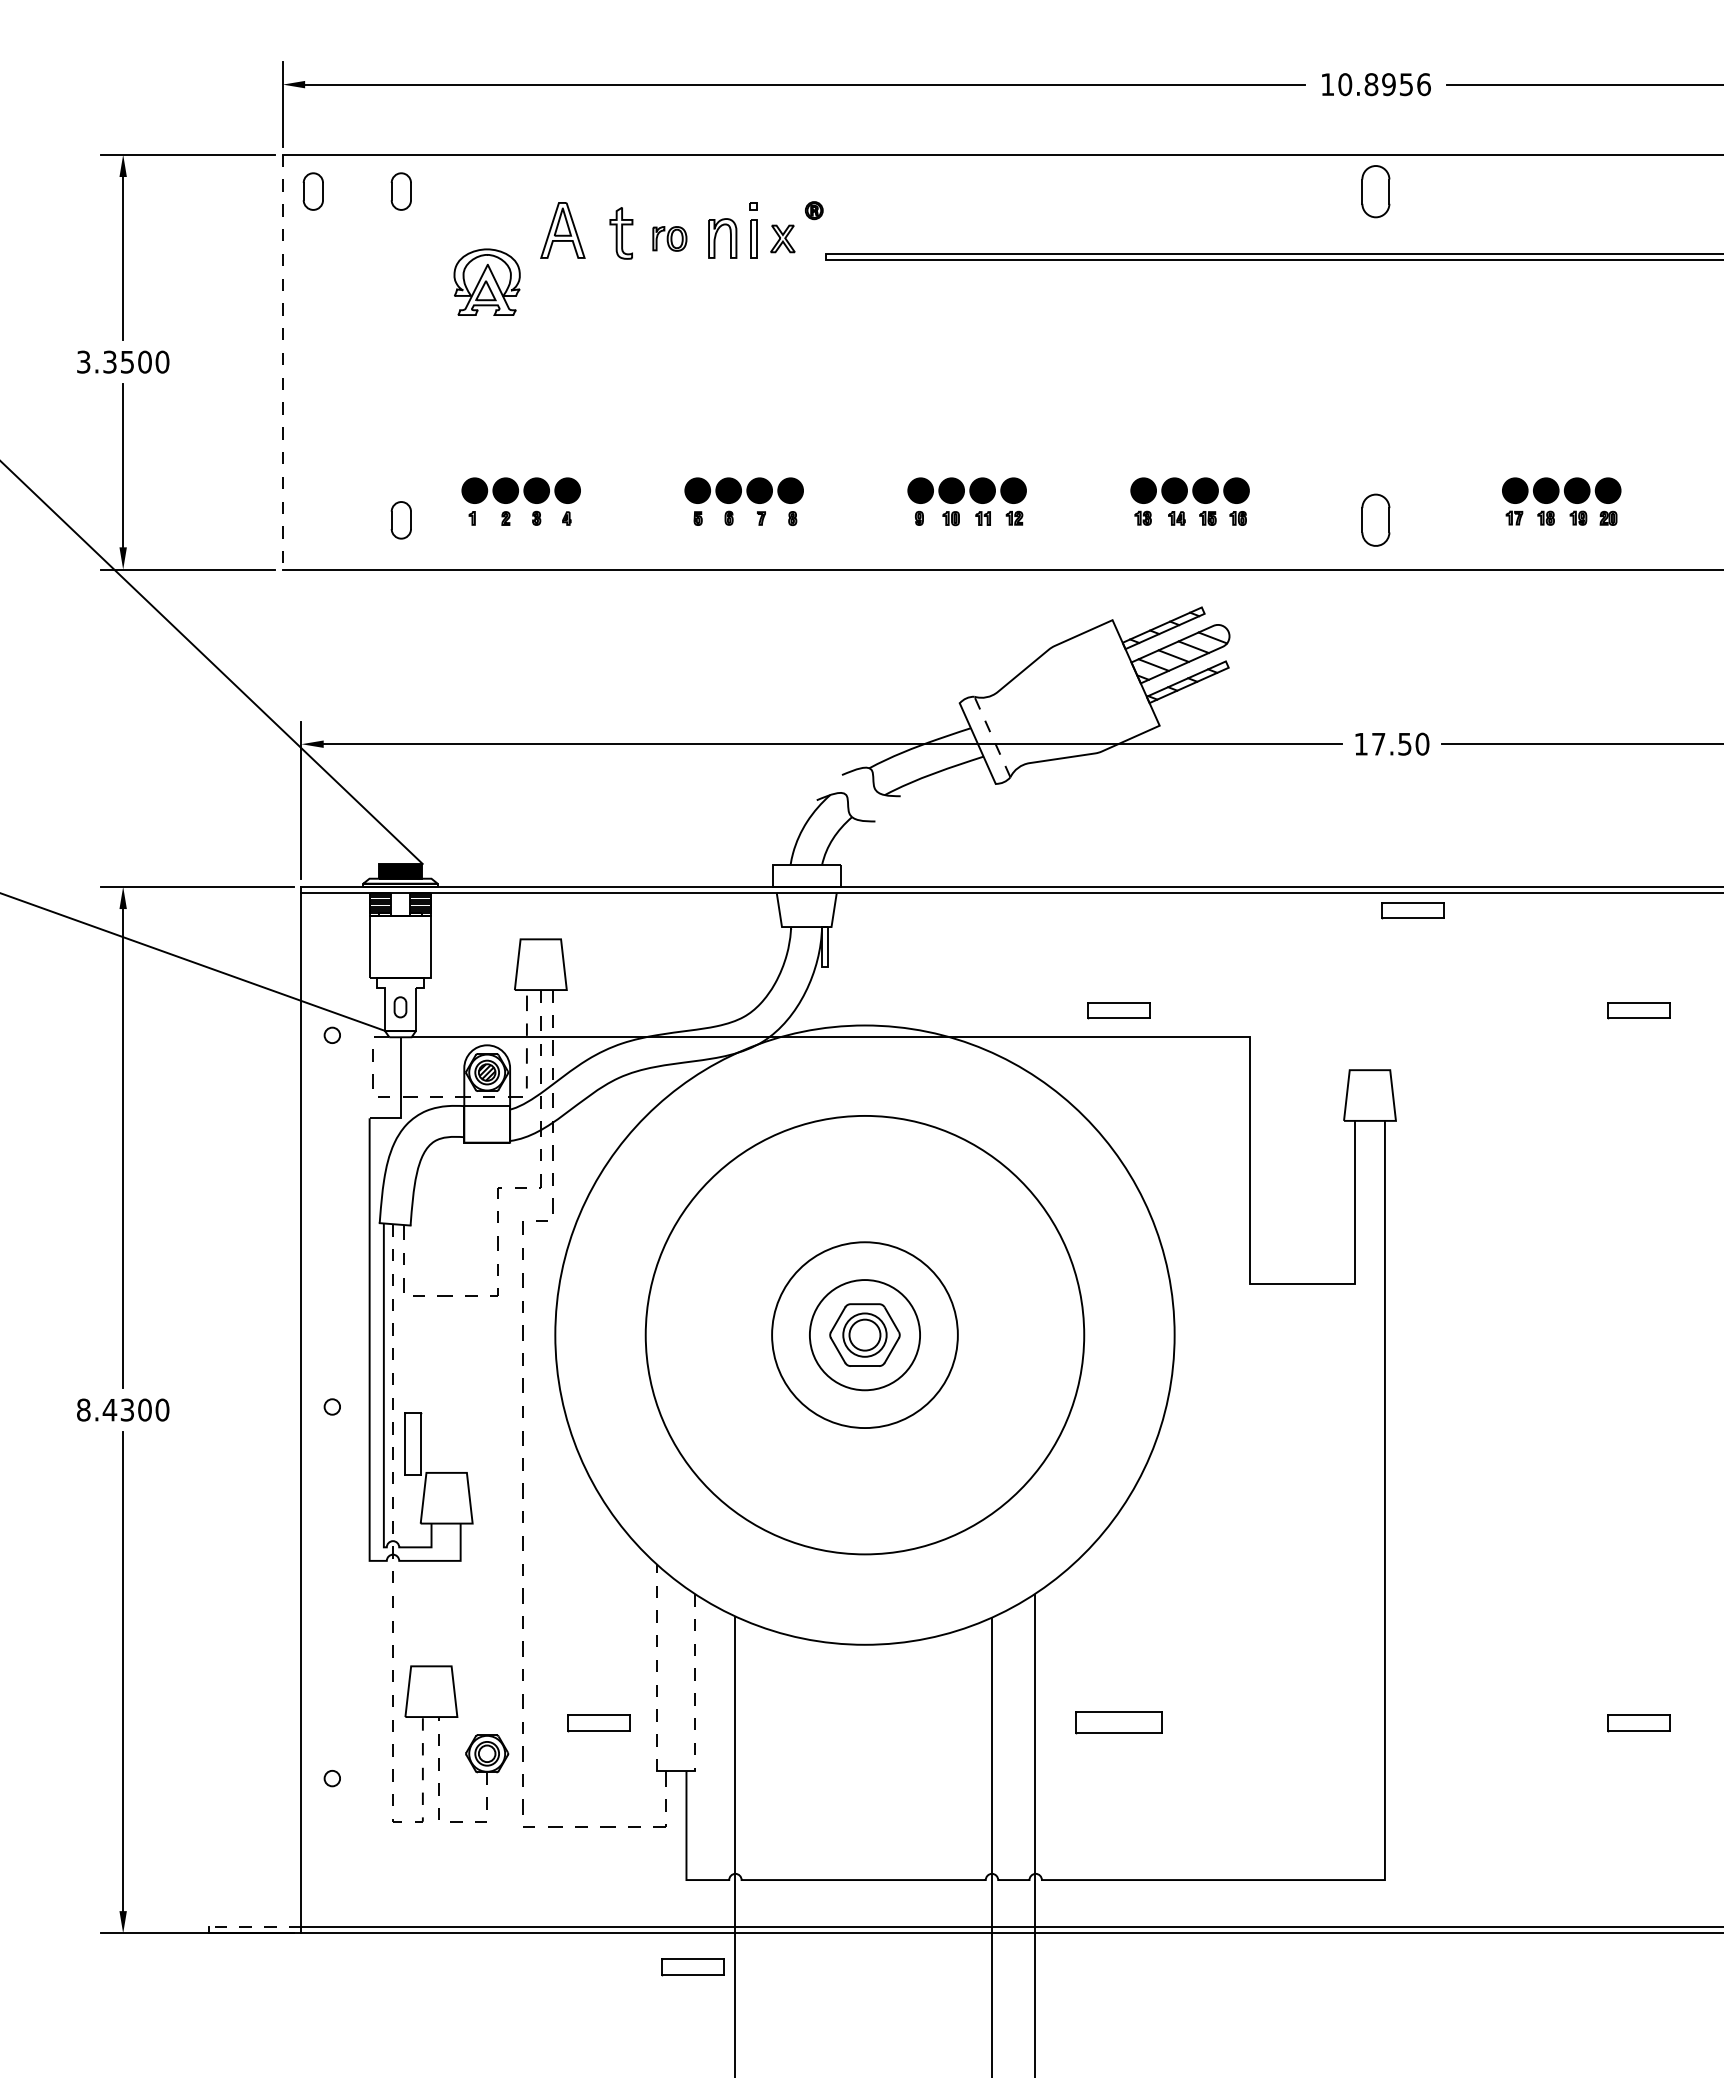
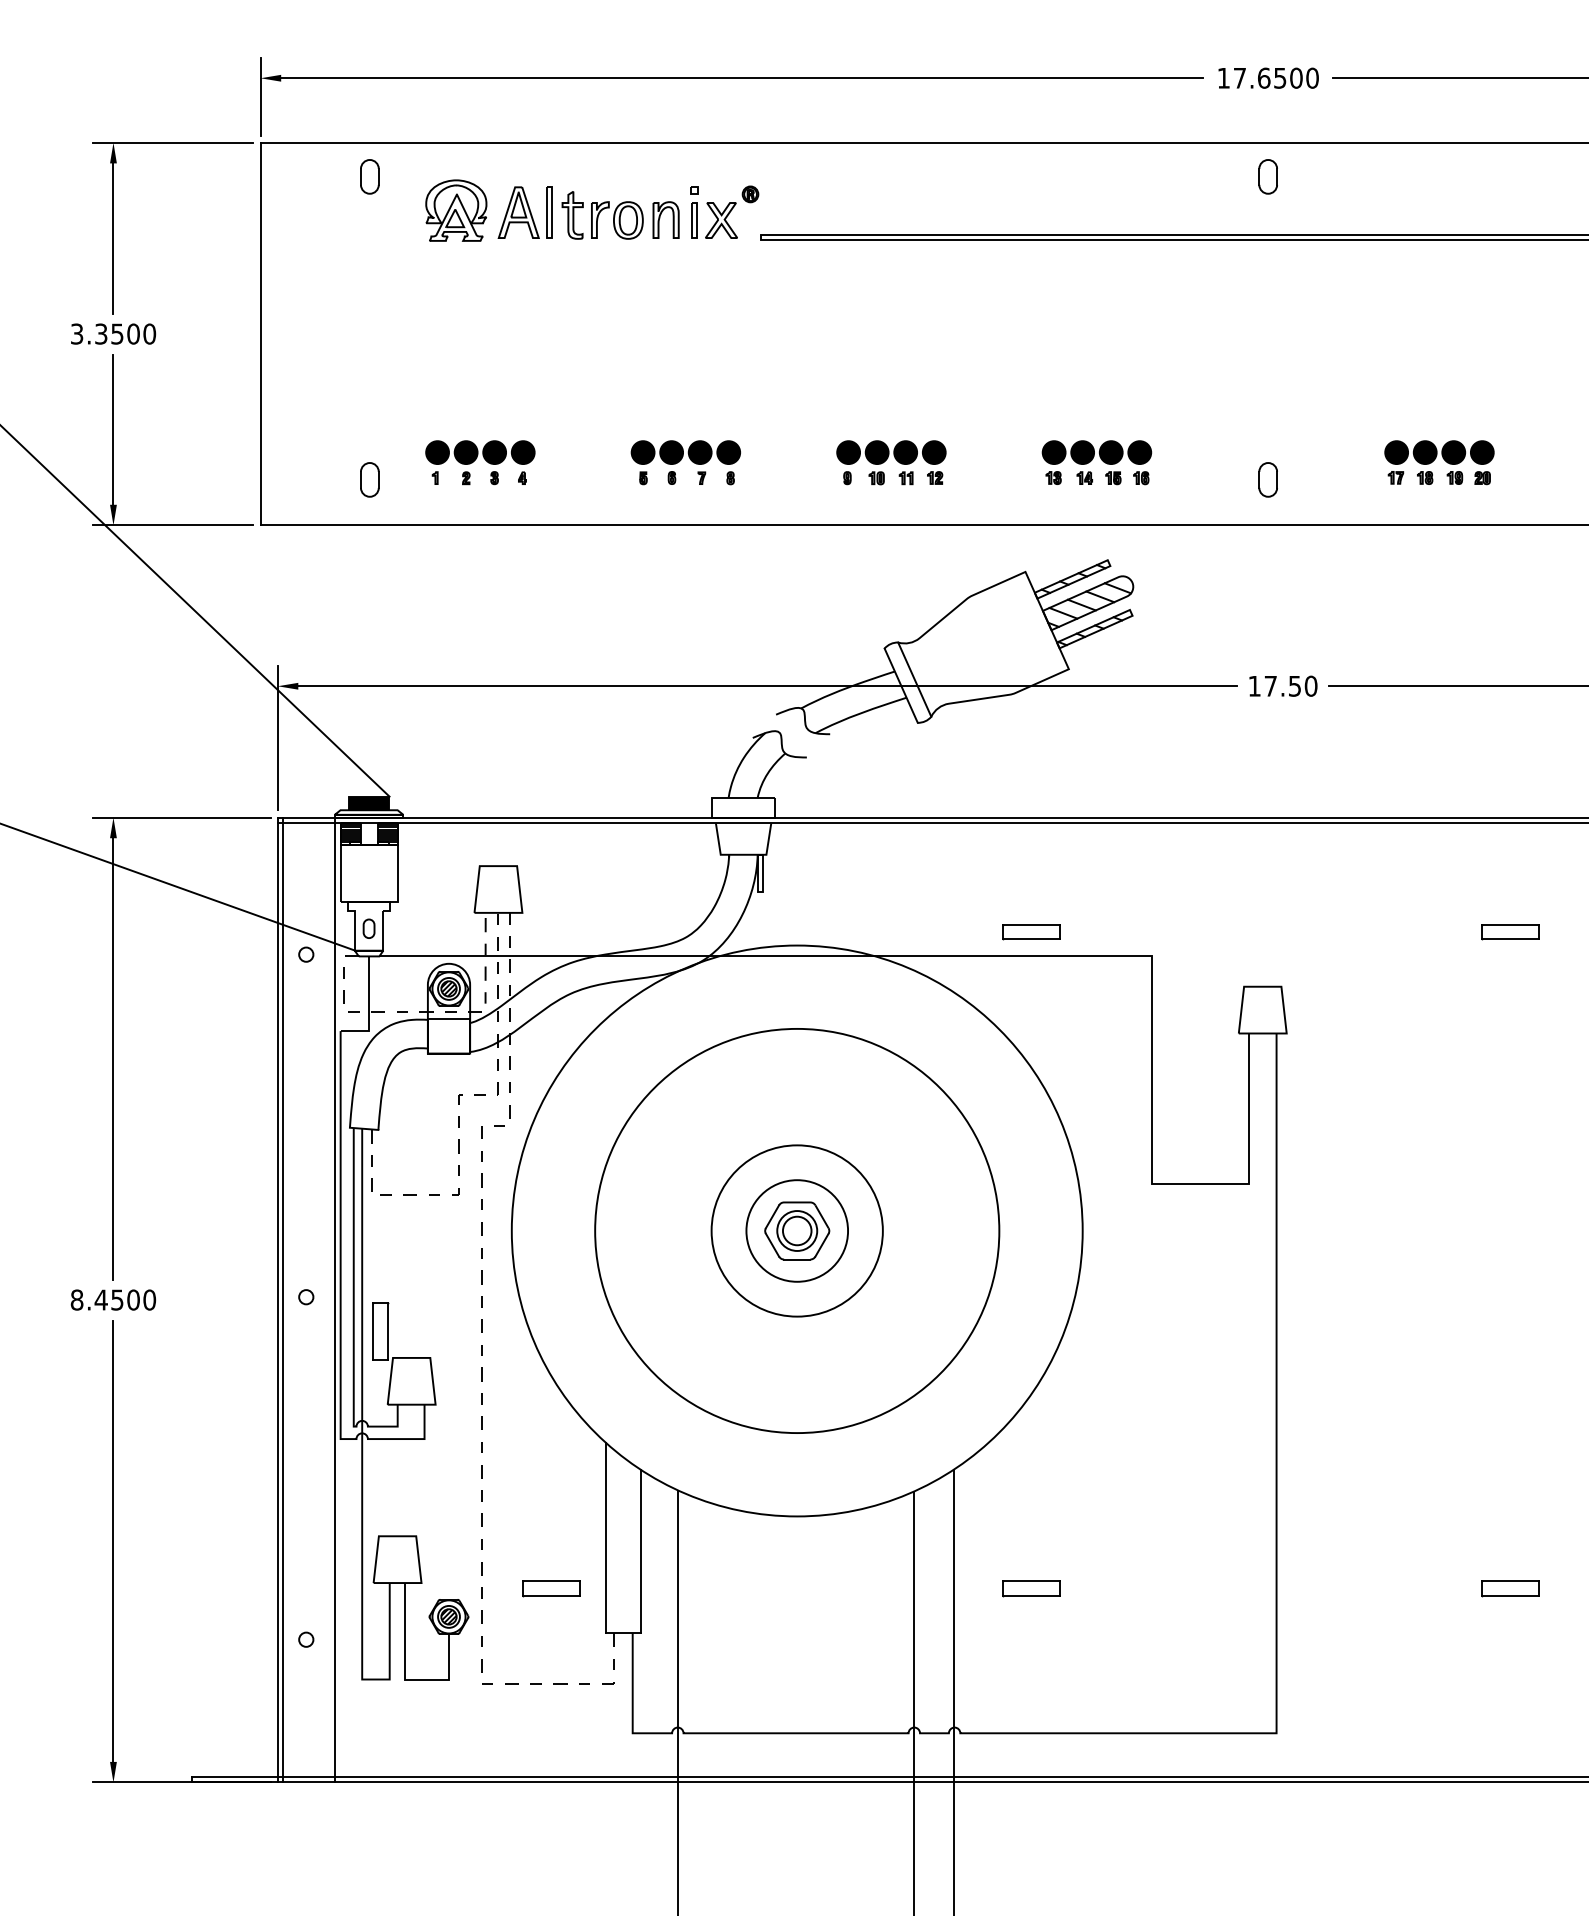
text: (1384, 84) -> (1276, 78), 10.8956 -> 17.6500
part: (312, 191) -> (287, 176), removed
part: (1375, 191) -> (1267, 176), size x0.71
part: (596, 230) -> (549, 212), added
part: (669, 238) -> (617, 220), size x1.67
part: (782, 238) -> (721, 220), size x1.43
part: (486, 281) -> (455, 209), moved
line: (282, 362) -> (260, 334), dashed -> solid
part: (1375, 520) -> (1267, 480), size x0.71
line: (992, 736) -> (914, 679), dashed -> solid
part: (1412, 910) -> (1301, 839), removed
text: (127, 1409) -> (117, 1299), 8.4300 -> 8.4500
line: (307, 1409) -> (283, 1299), added
line: (363, 1409) -> (334, 1299), added
line: (393, 1591) -> (362, 1467), dashed -> solid
line: (657, 1667) -> (605, 1537), dashed -> solid
line: (695, 1682) -> (641, 1551), dashed -> solid
part: (1118, 1723) -> (1030, 1588), size x0.71
hatch: (486, 1753) -> (448, 1616), added
line: (439, 1819) -> (405, 1677), dashed -> solid
line: (254, 1927) -> (234, 1777), dashed -> solid
part: (692, 1967) -> (638, 1813), removed

